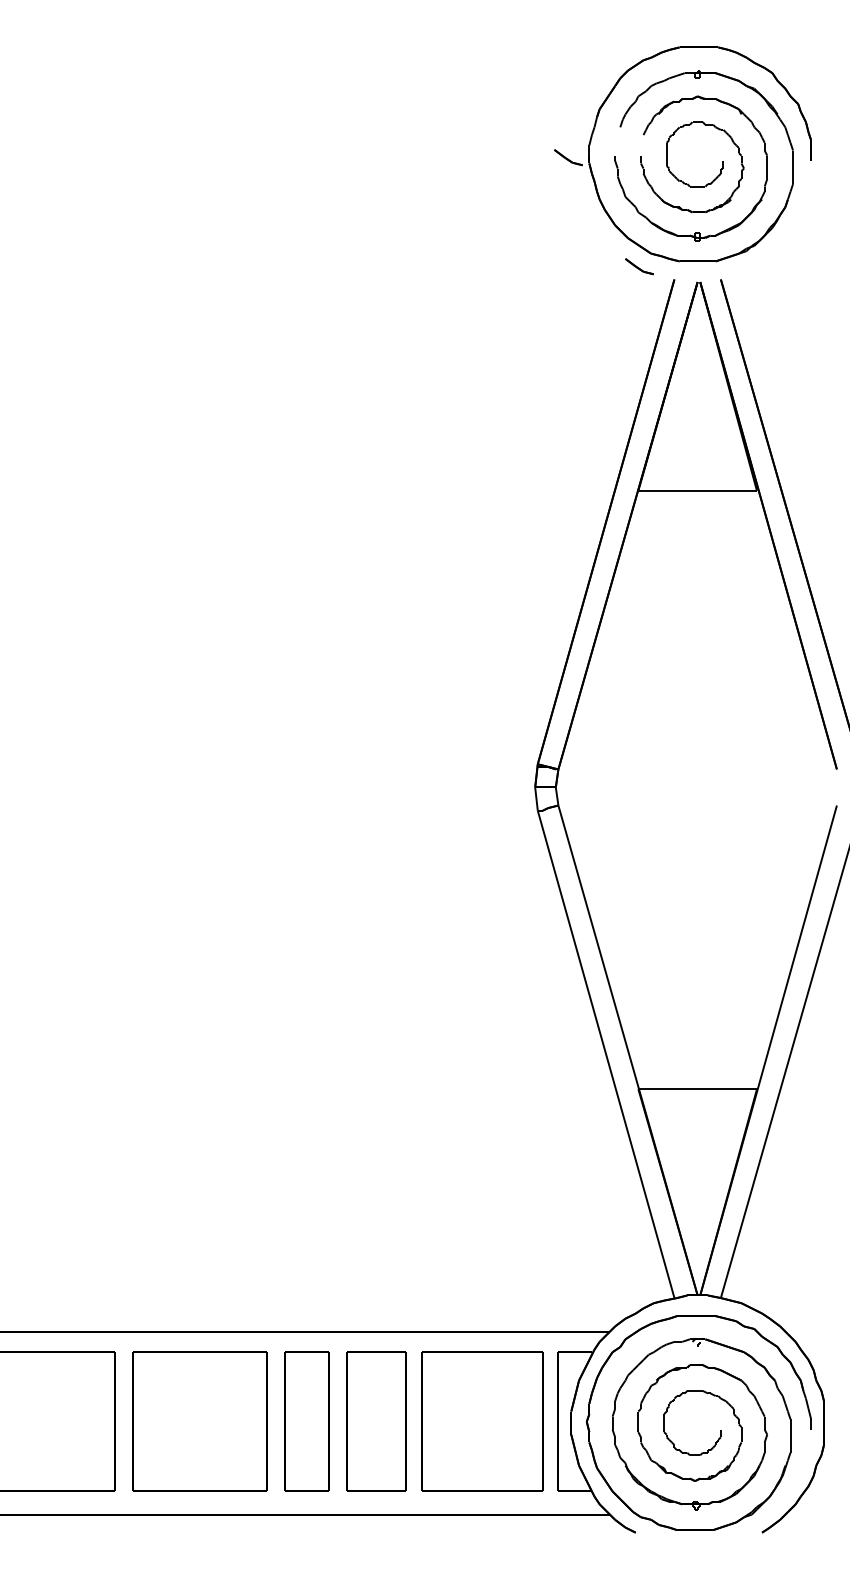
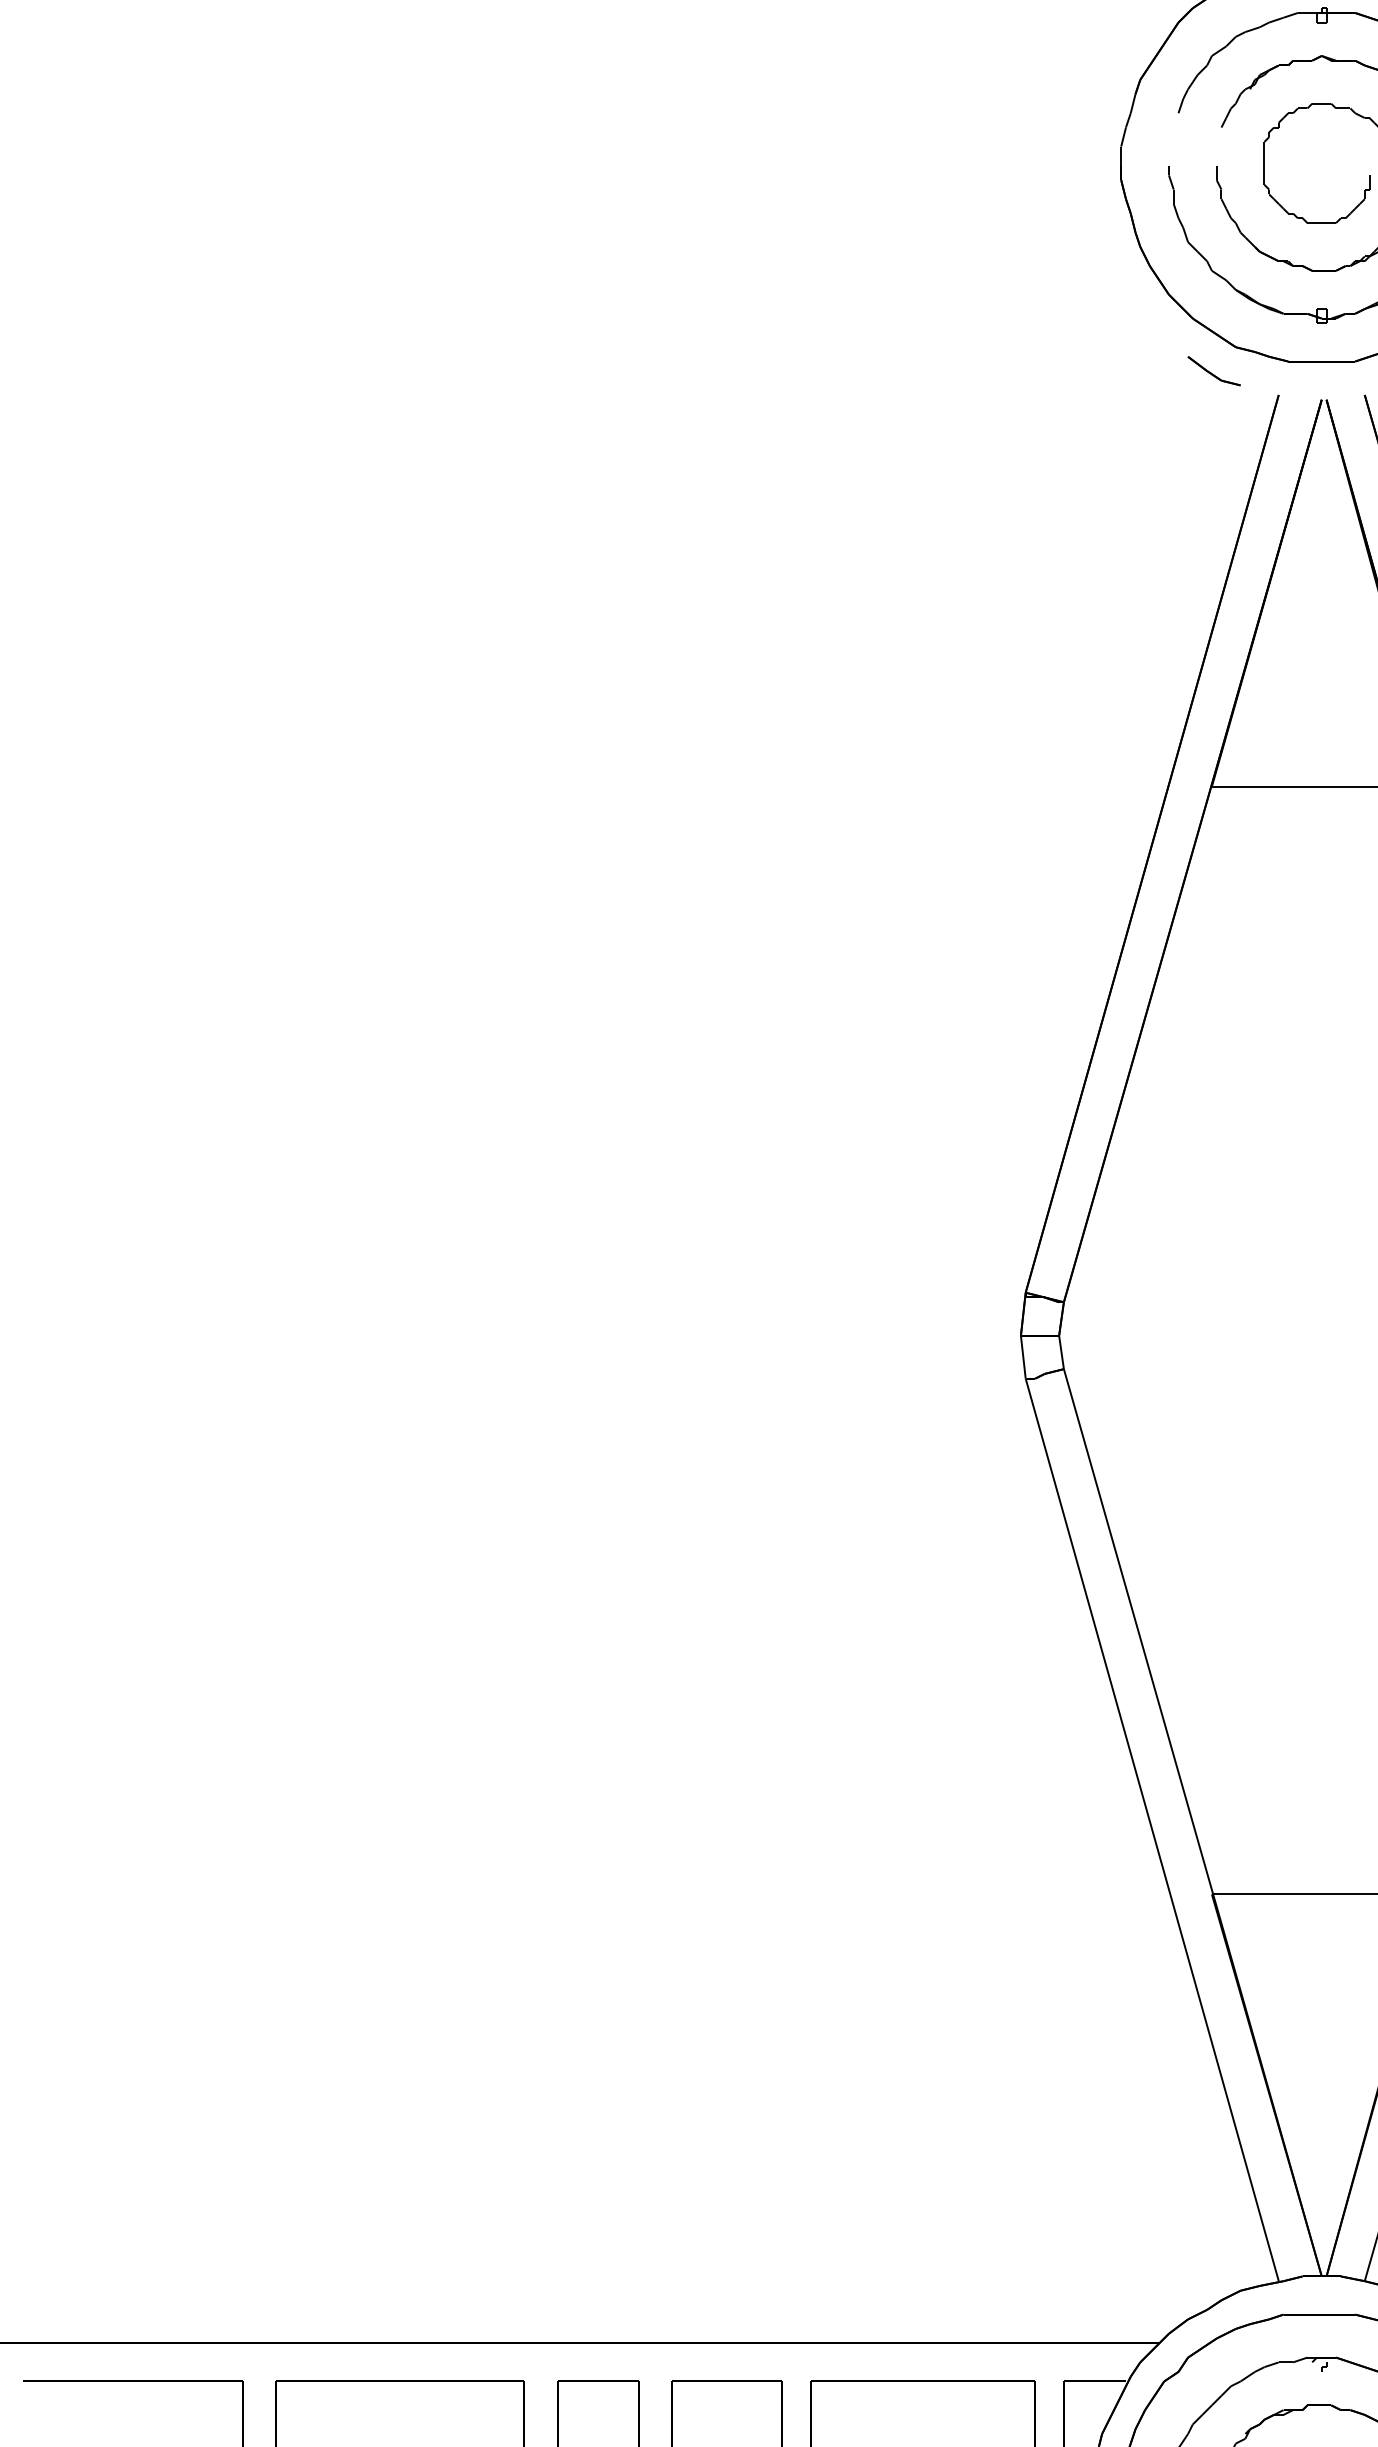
part: (568, 157) -> (1082, 169), removed

